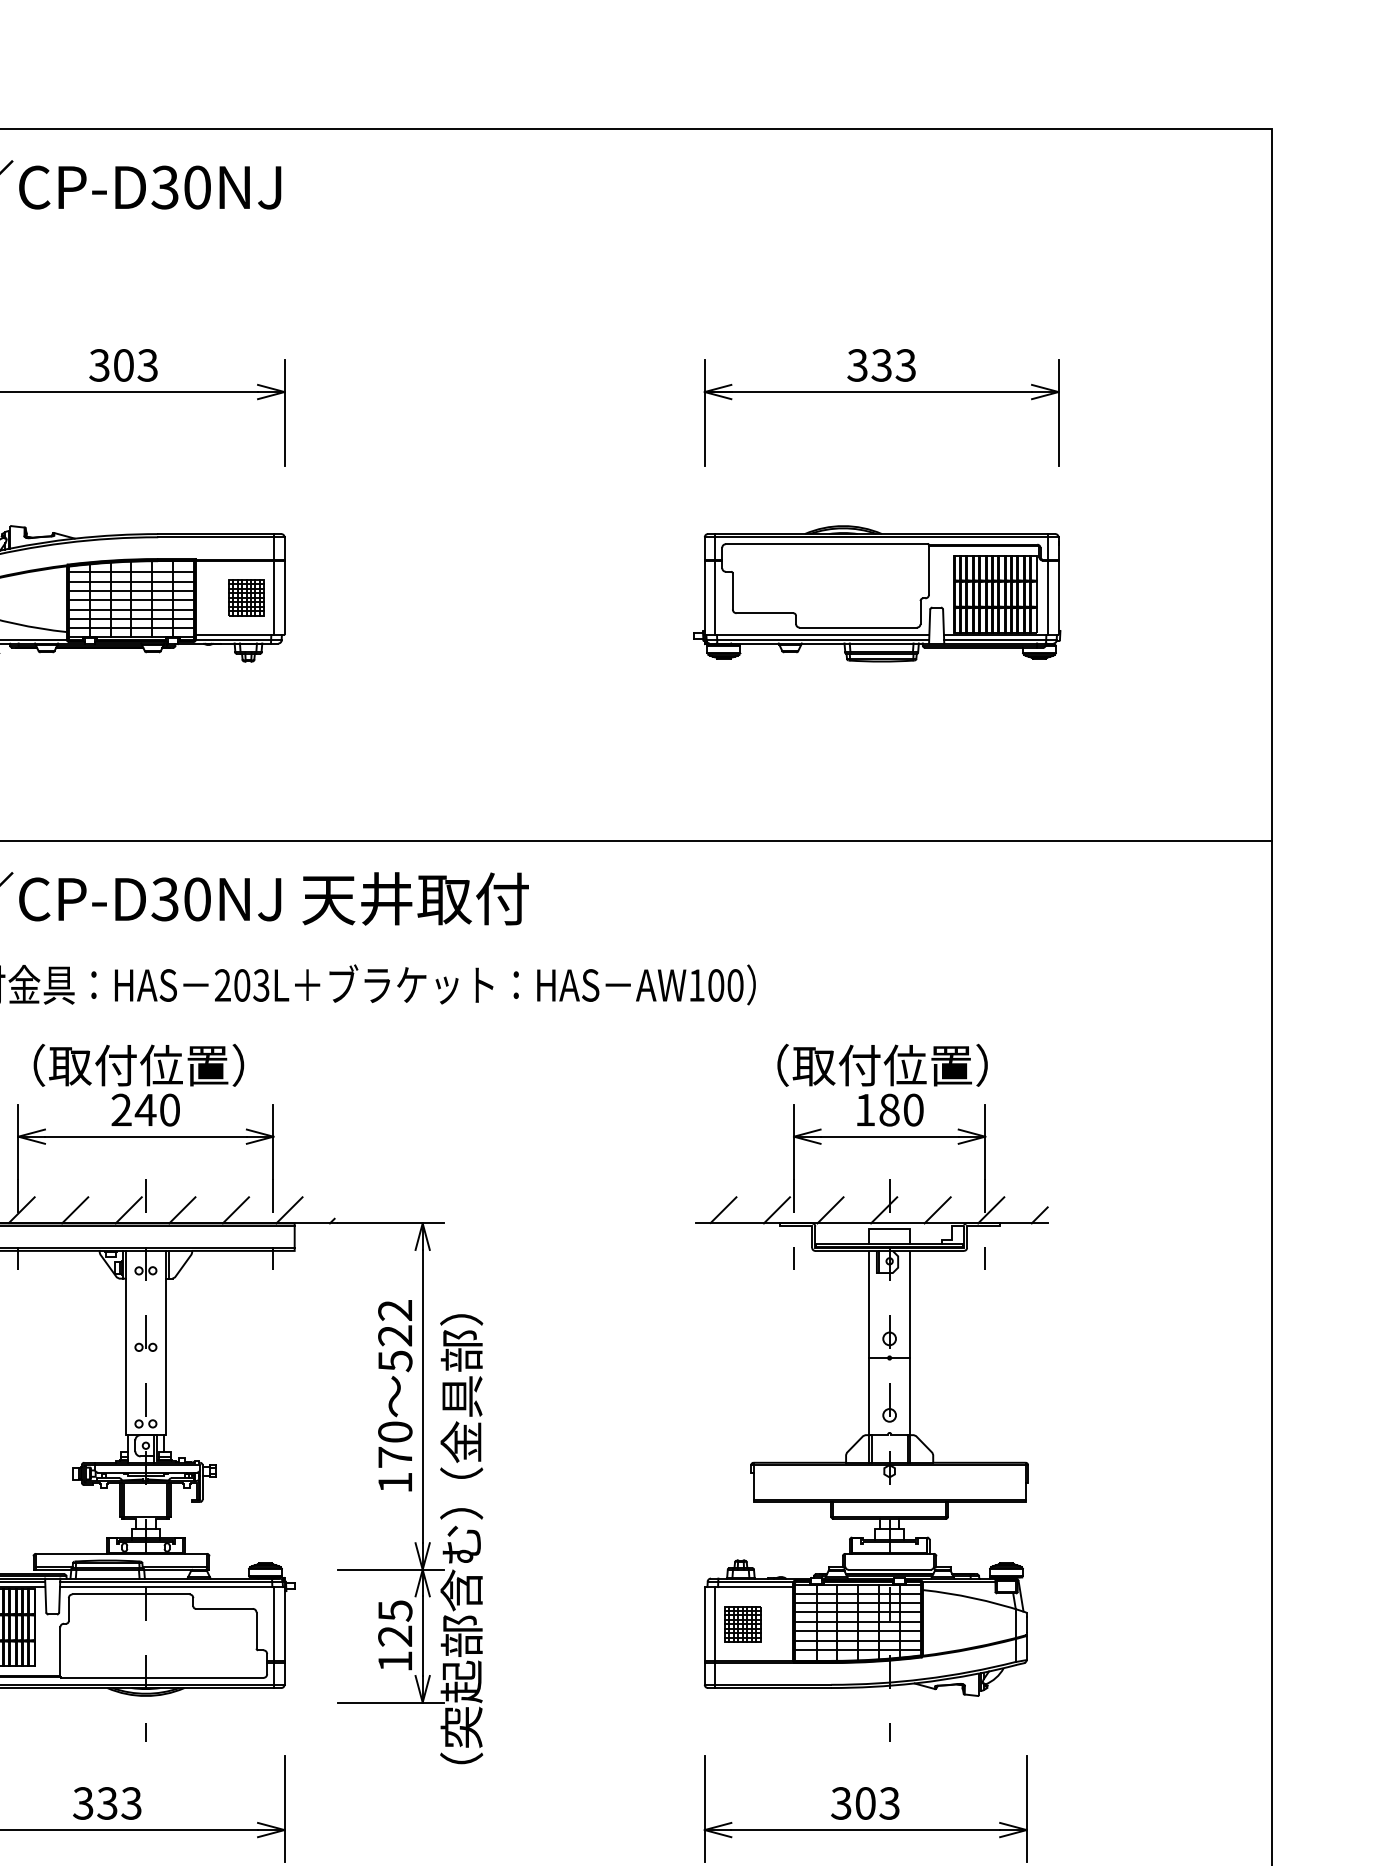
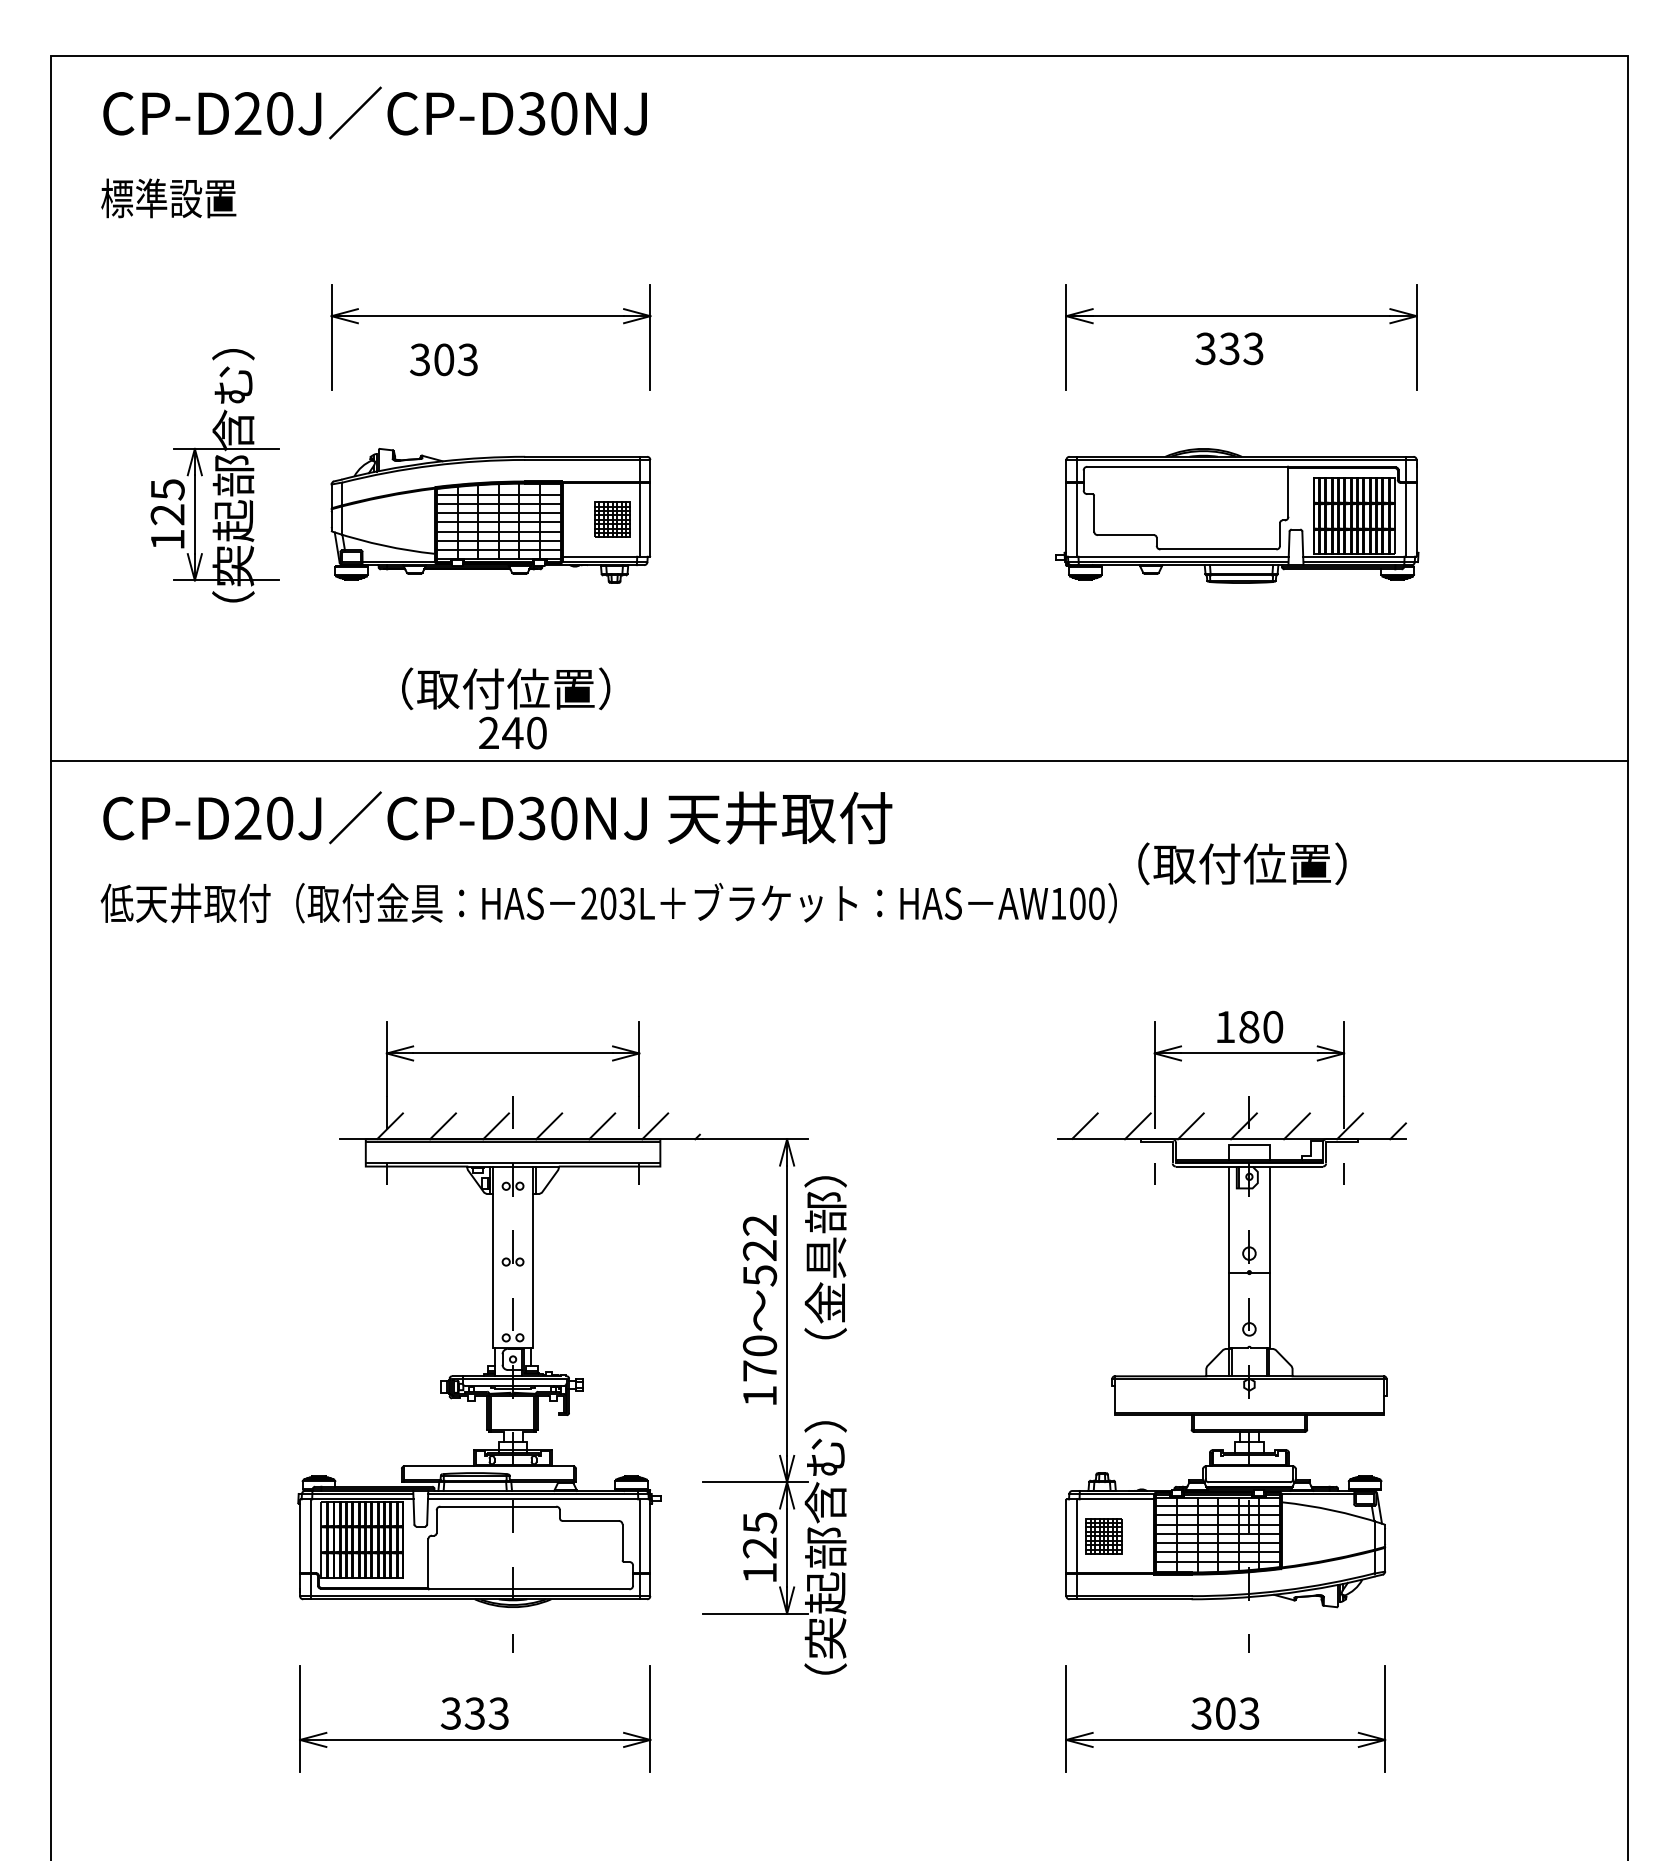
text: (123, 365) -> (443, 359), moved
text: (881, 365) -> (1229, 348), moved
text: (882, 1065) -> (1242, 863), moved
text: (139, 1085) -> (506, 708), moved
text: (461, 1396) -> (825, 1257), moved

